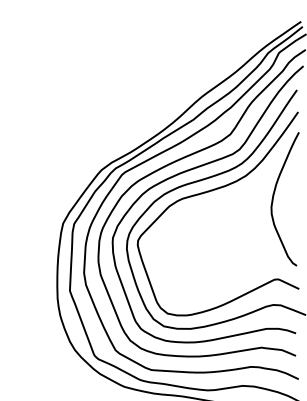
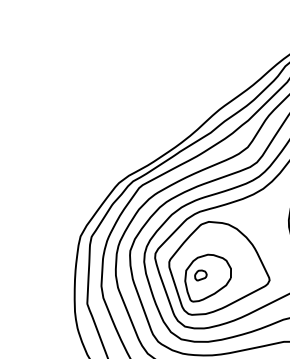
part: (202, 255) -> (219, 268), added

